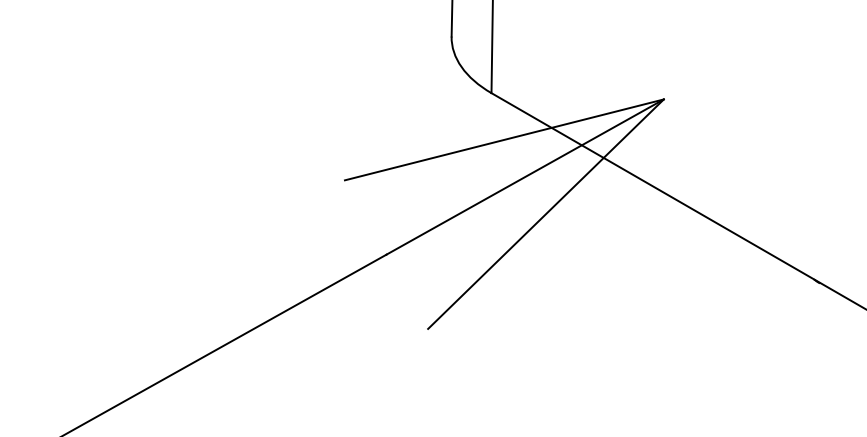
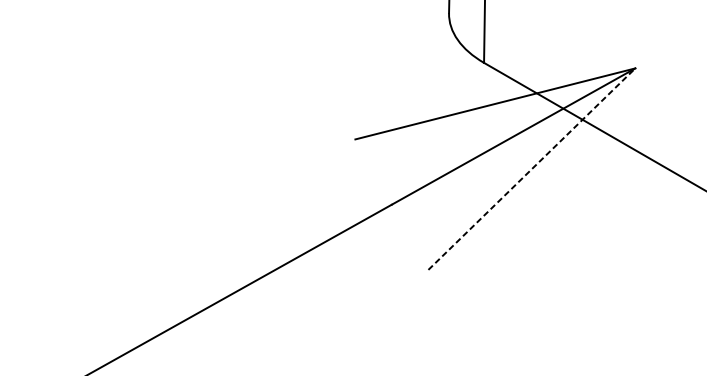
line: (546, 213) -> (532, 168), solid -> dashed

